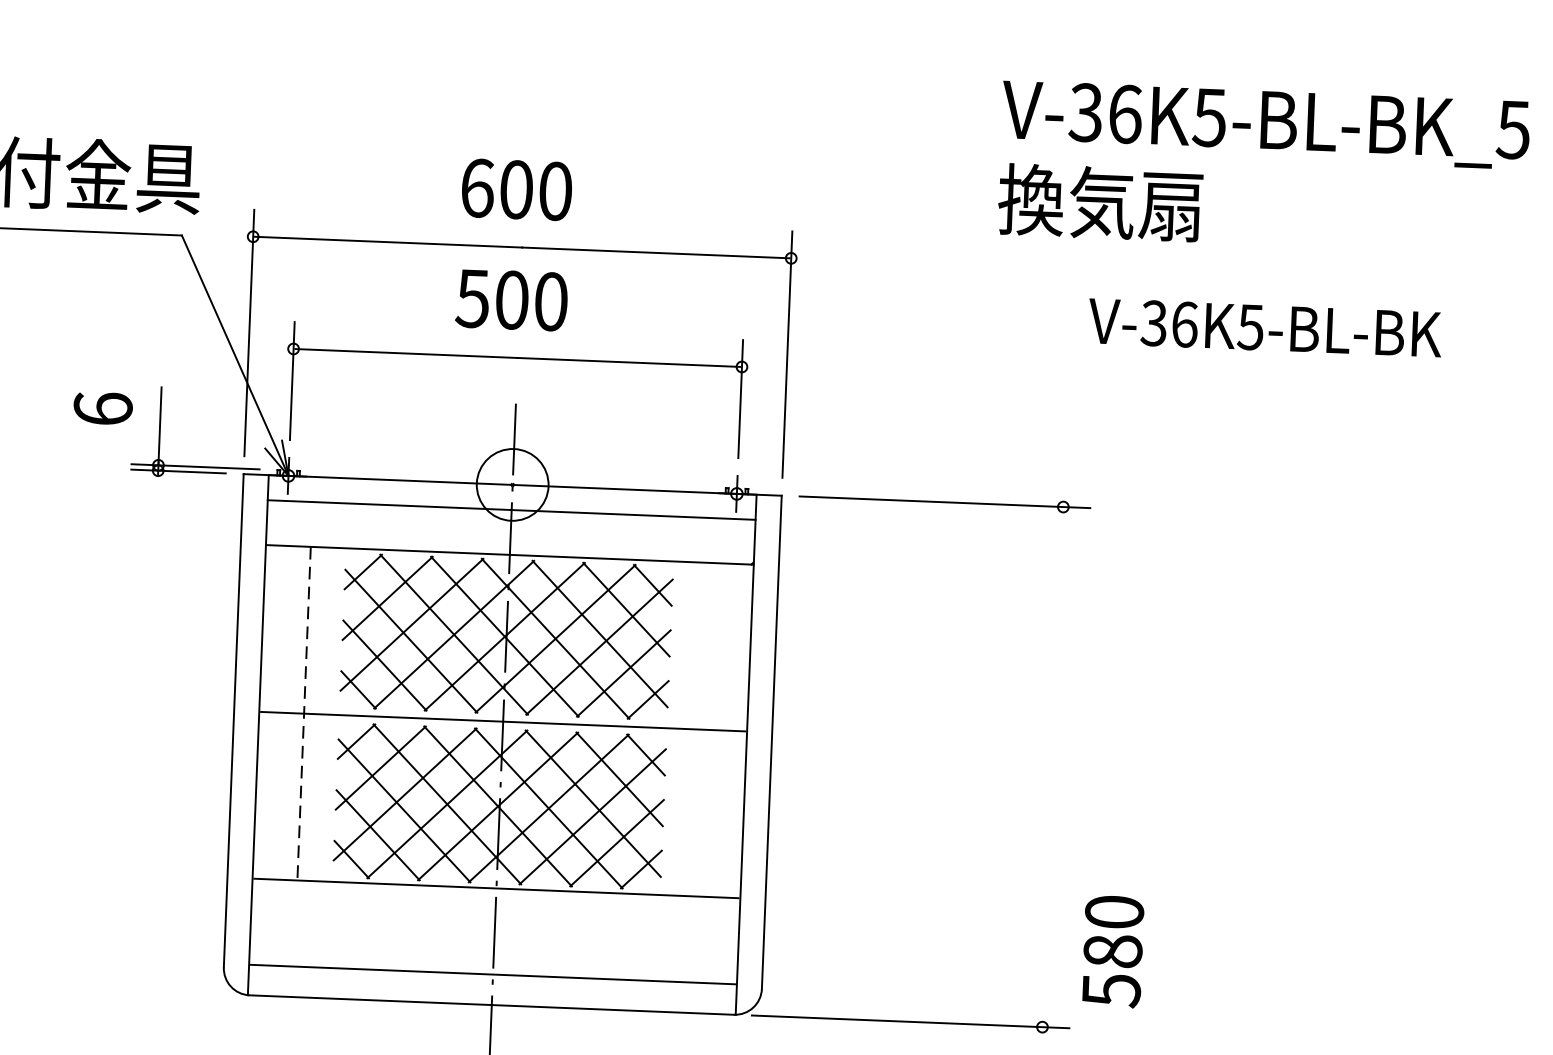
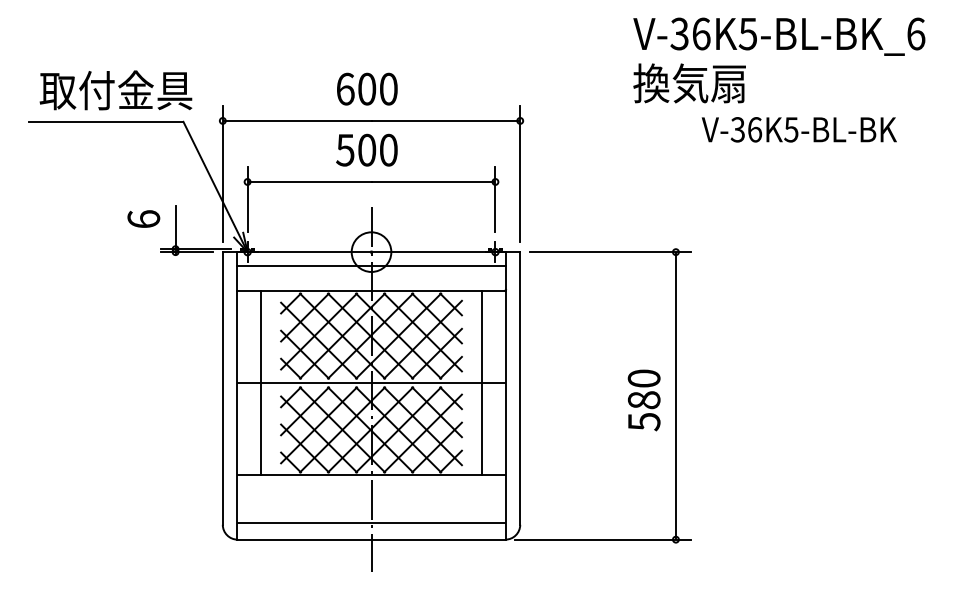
text: (1512, 128) -> (915, 33), V-36K5-BL-BK_5 -> V-36K5-BL-BK_6
text: (1263, 327) -> (798, 129), moved
line: (304, 714) -> (261, 383), dashed -> solid
line: (702, 728) -> (481, 382), added
line: (1052, 766) -> (675, 395), added
text: (1111, 951) -> (643, 400), moved

